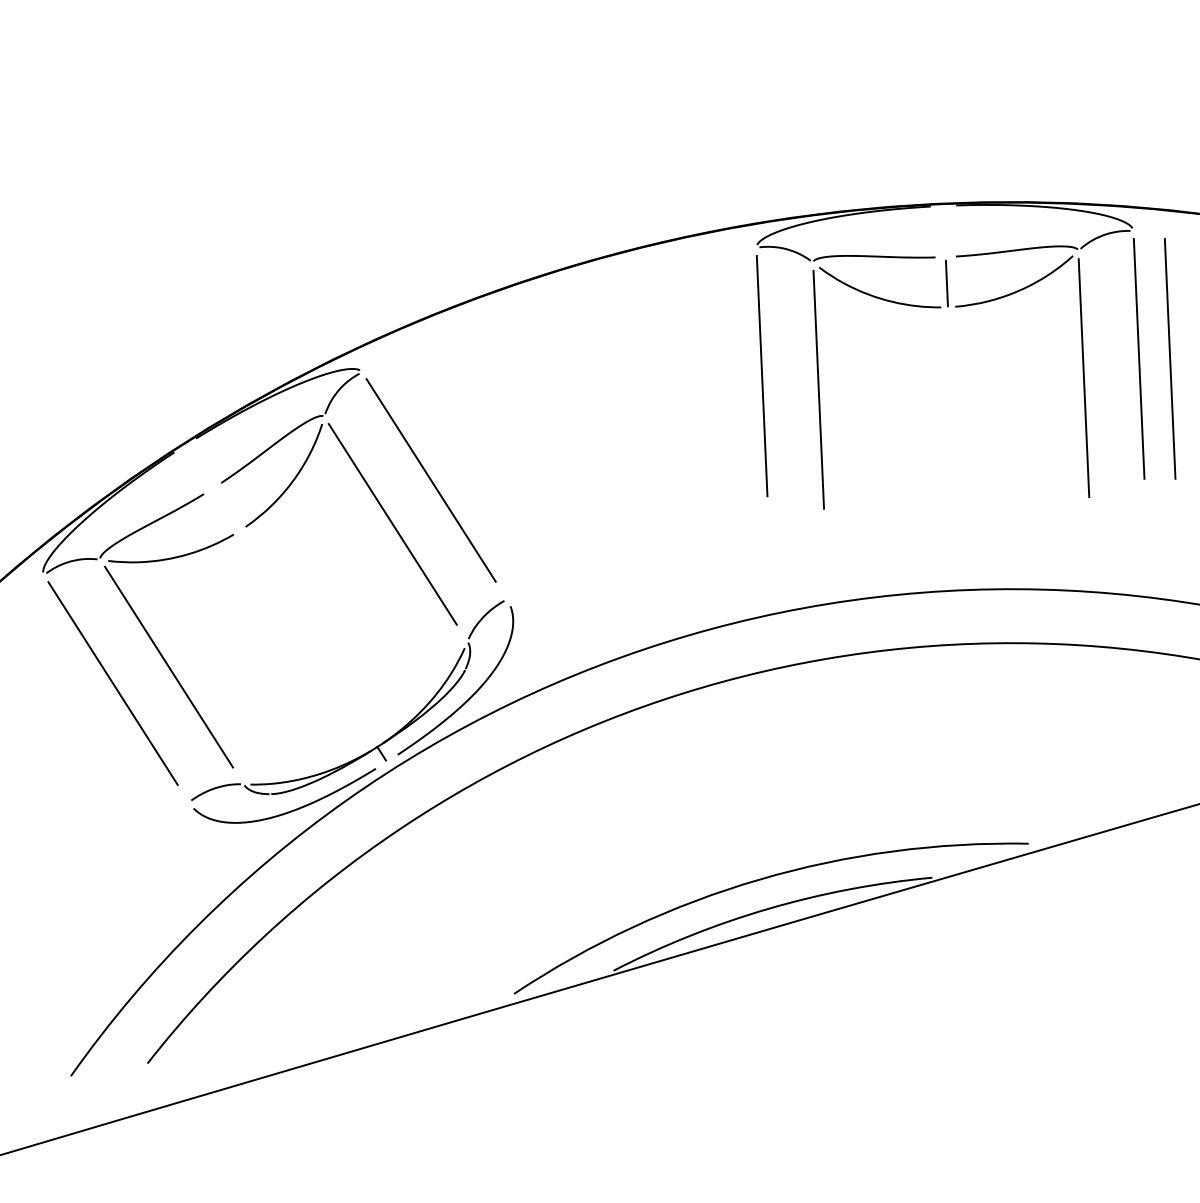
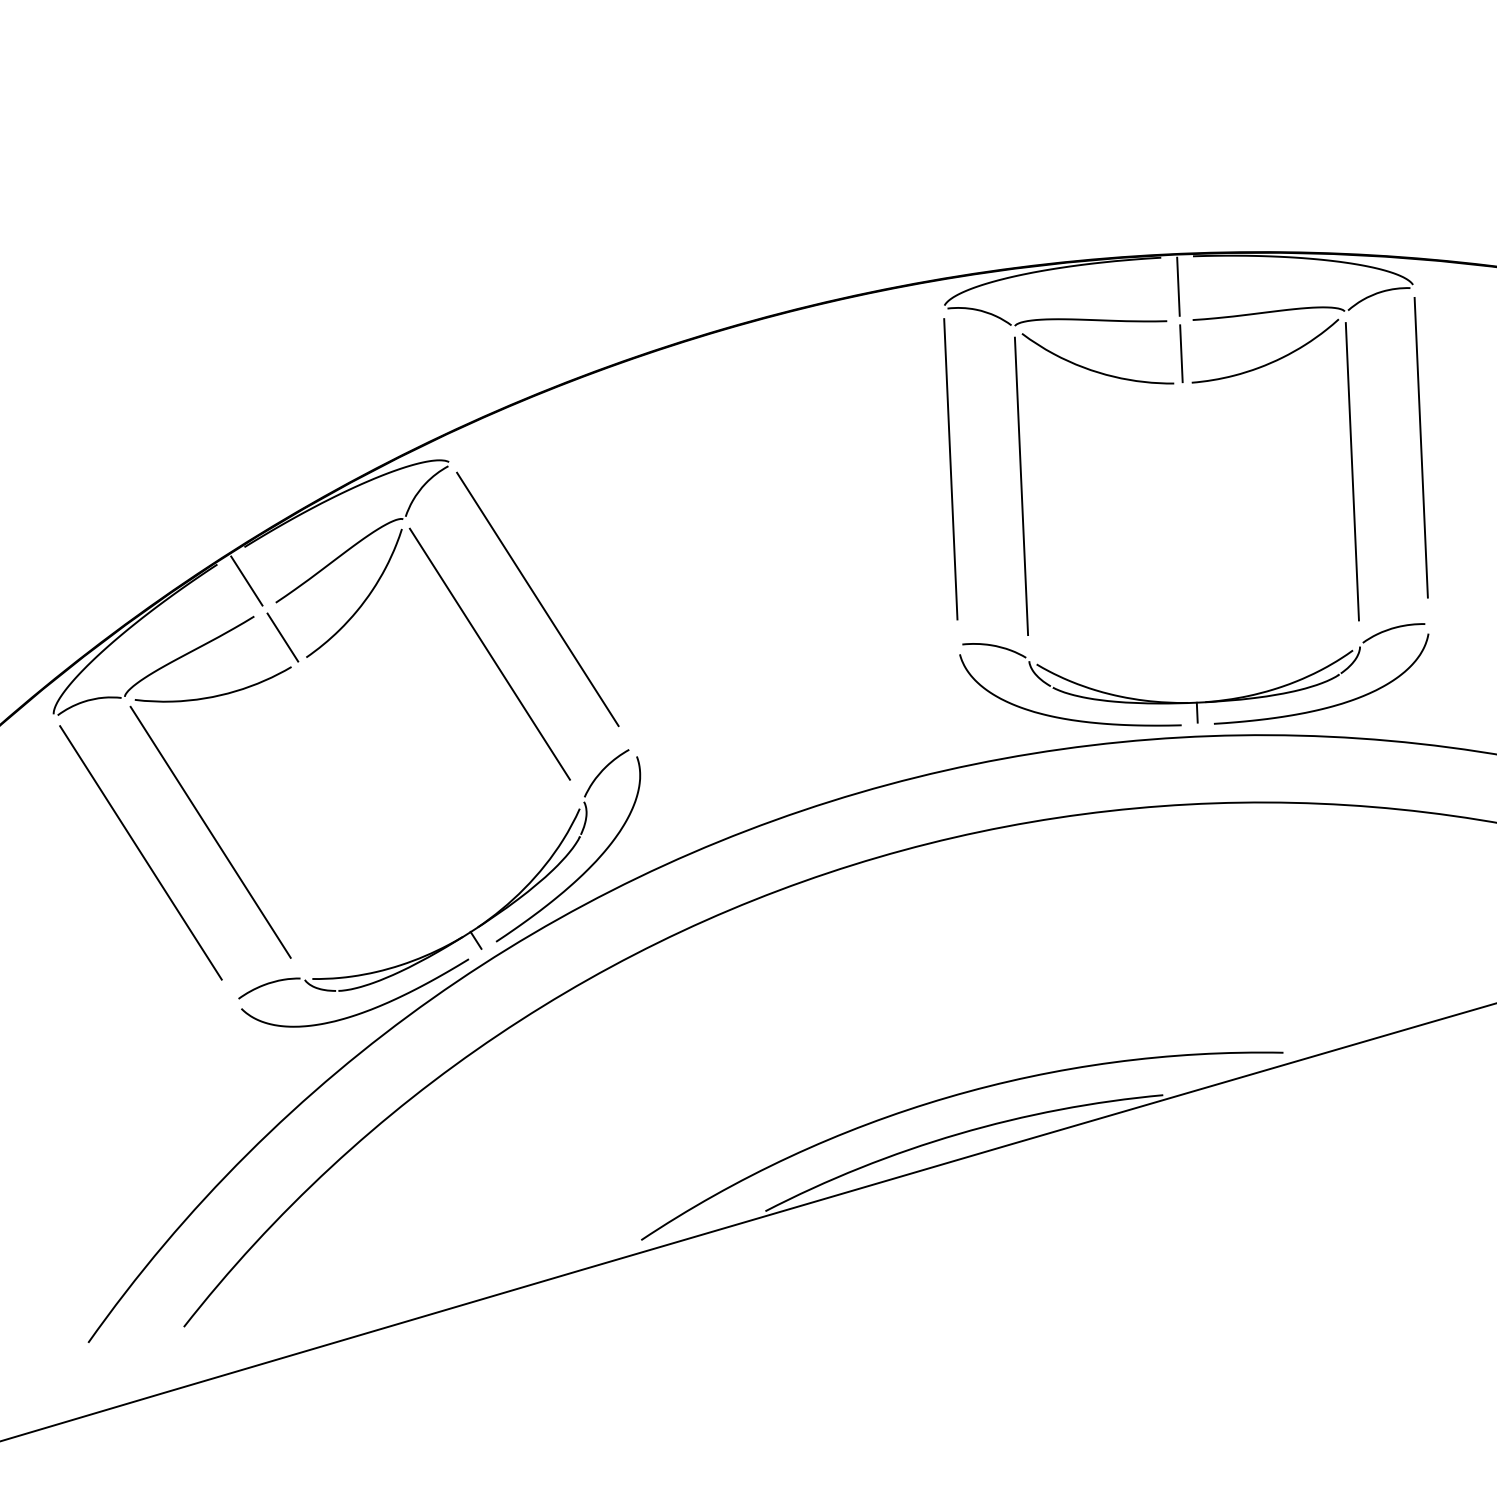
line: (944, 229) -> (1178, 286), added
line: (1170, 358) -> (1460, 447), removed
line: (197, 465) -> (246, 580), added
line: (226, 510) -> (282, 636), added
part: (956, 562) -> (1193, 701), added

